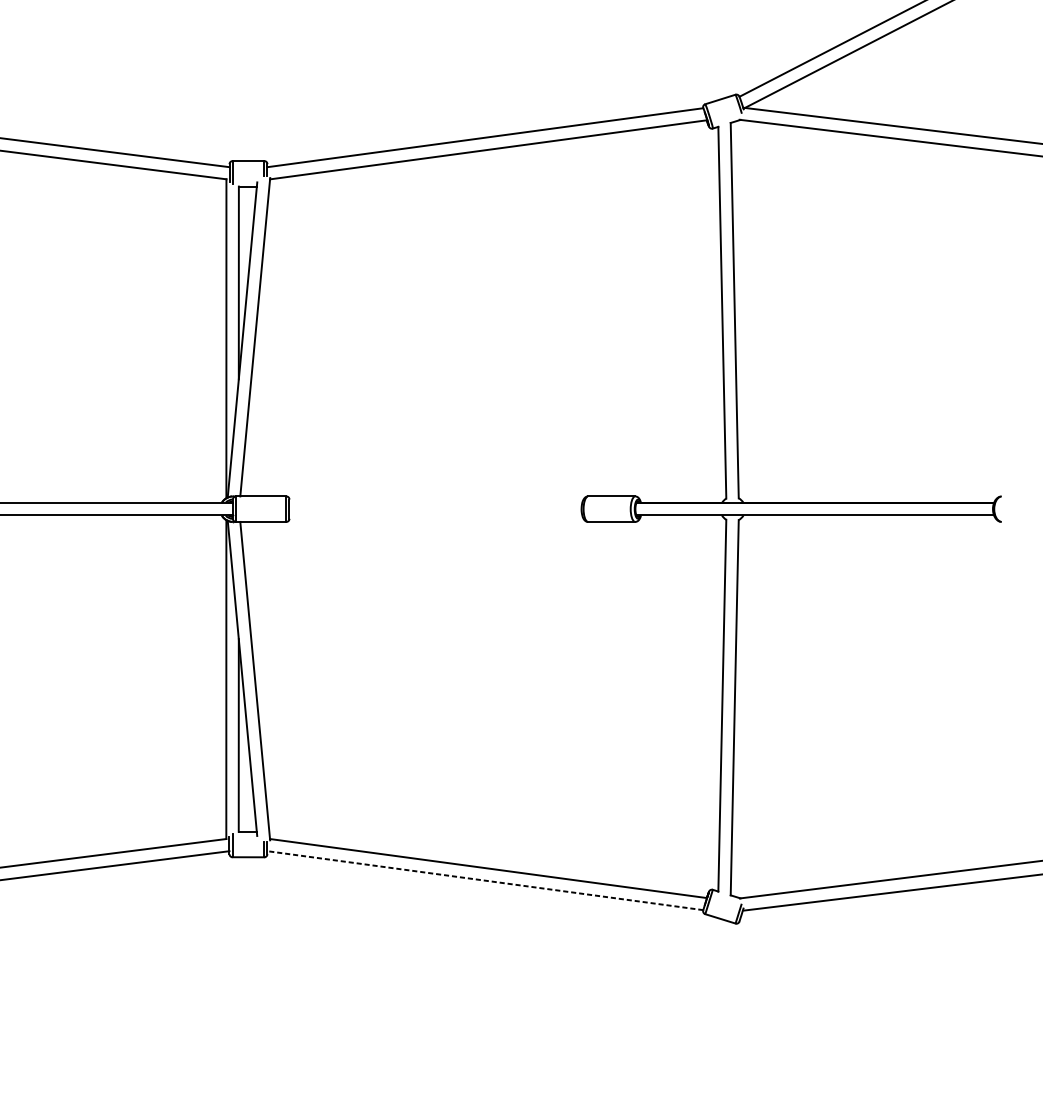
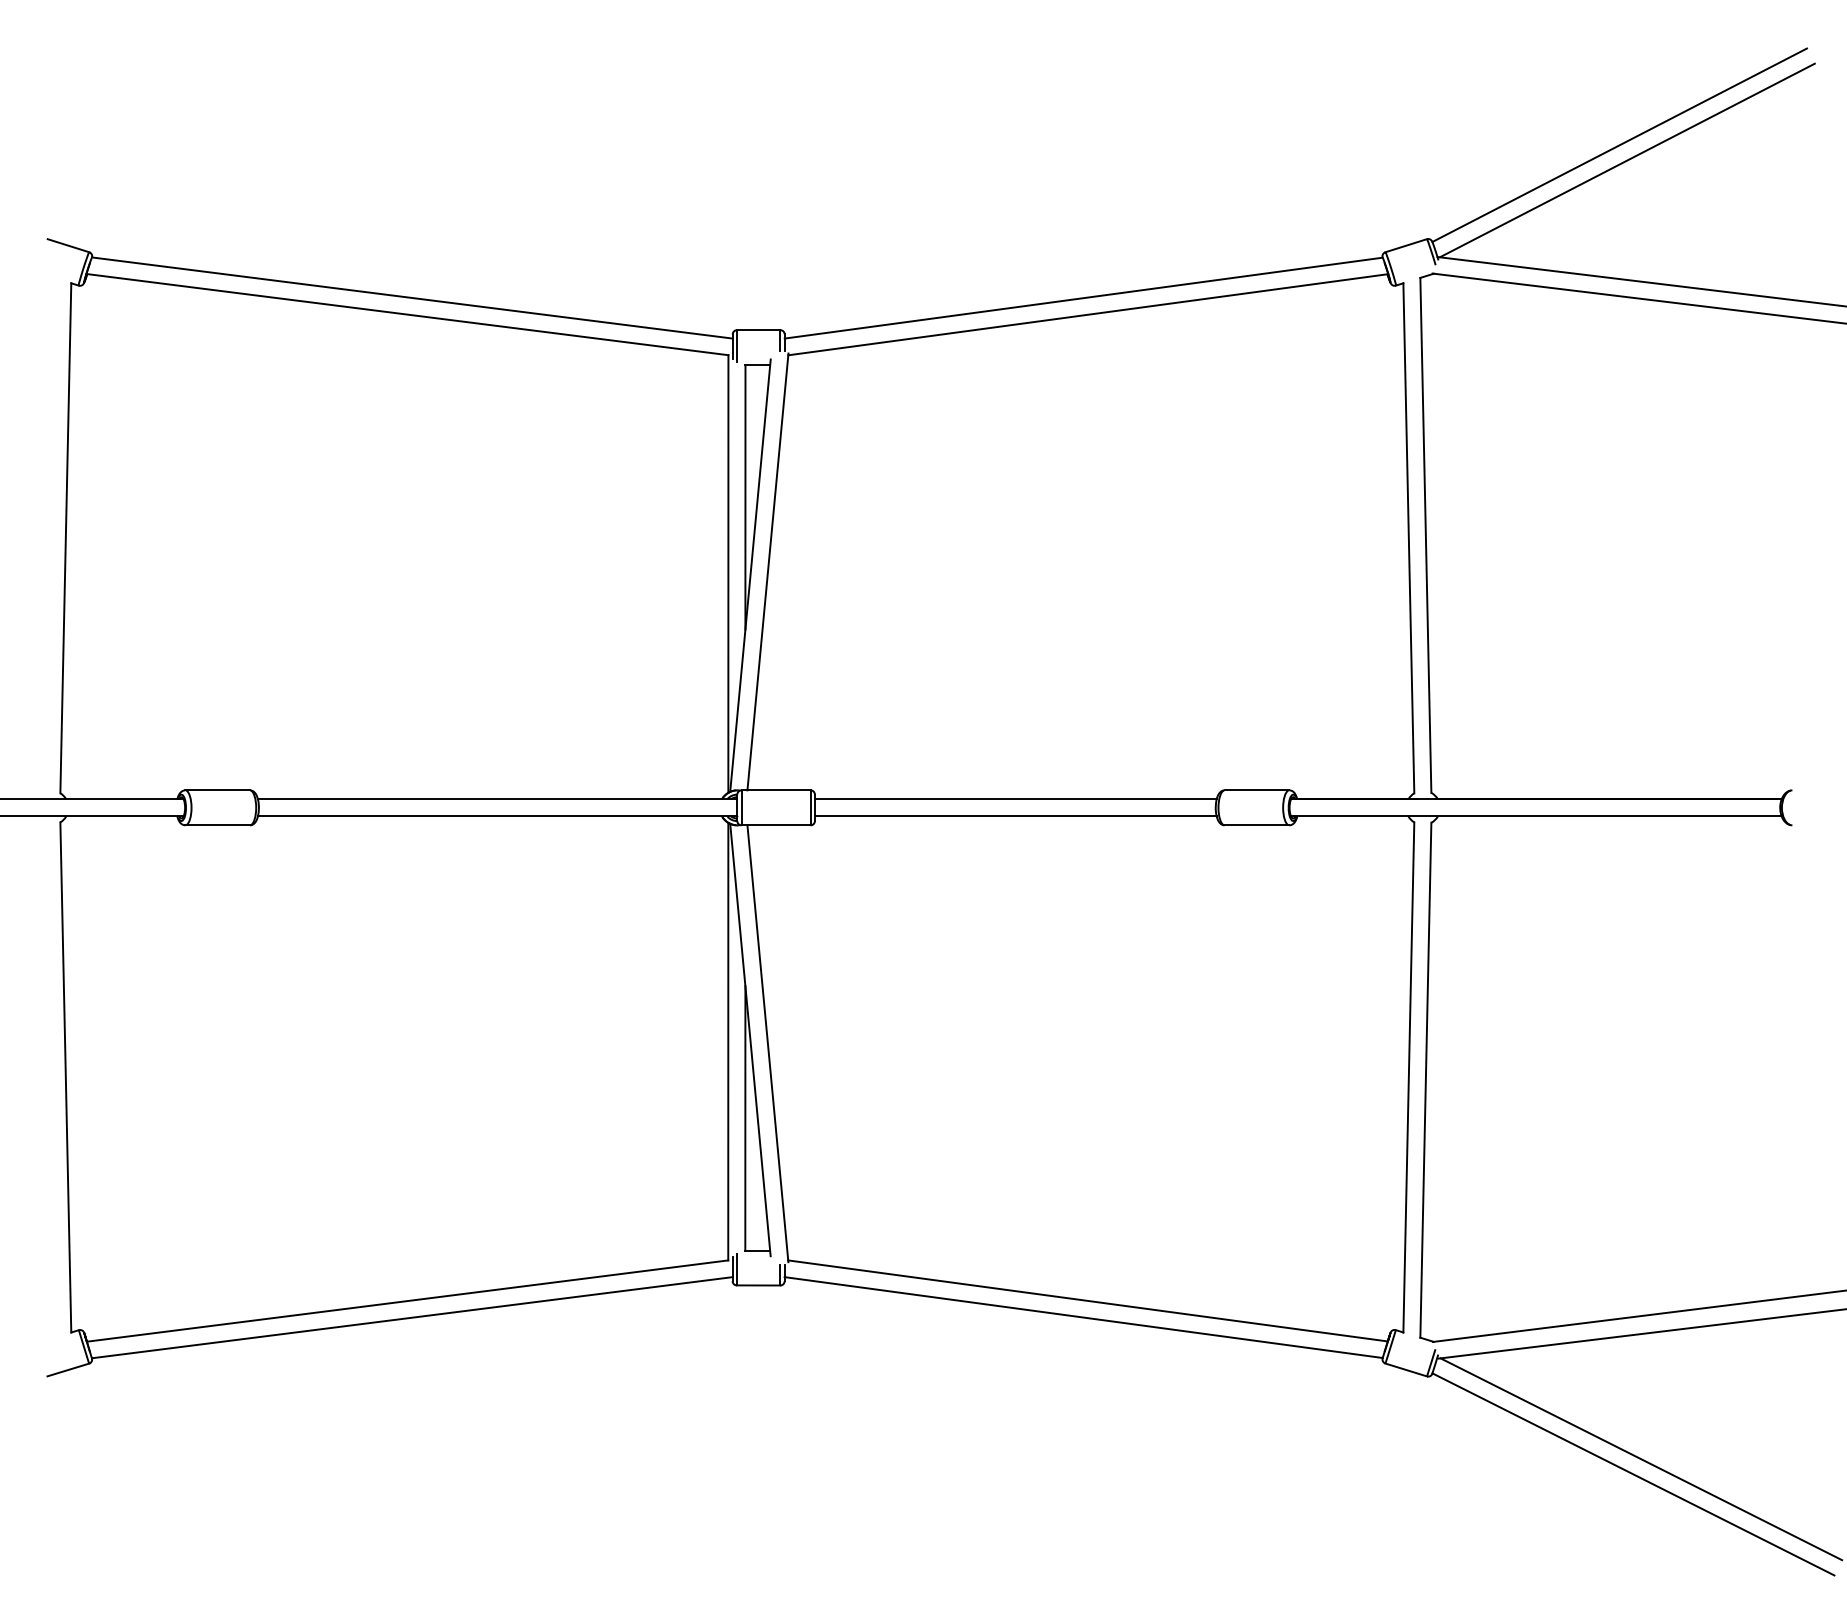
line: (435, 503) -> (1015, 799), added
line: (435, 515) -> (1015, 816), added
line: (485, 880) -> (1083, 1317), dashed -> solid
line: (891, 984) -> (1641, 1459), added
line: (886, 995) -> (1633, 1474), added

